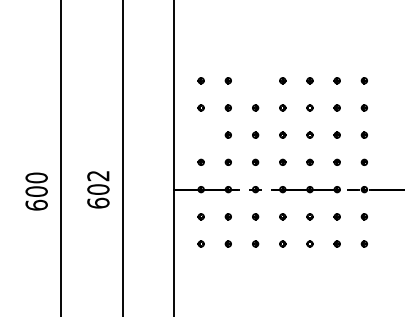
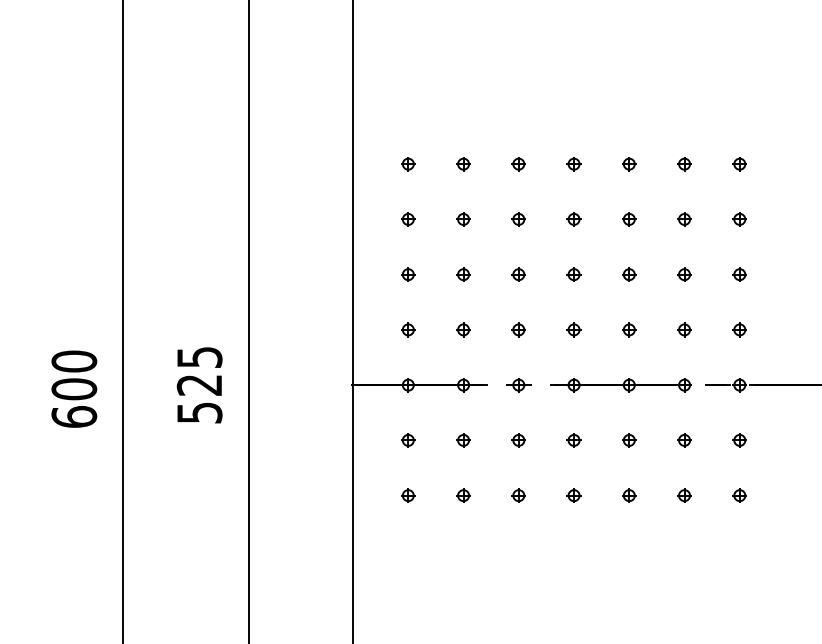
part: (255, 80) -> (518, 163), added
part: (200, 134) -> (406, 273), added
text: (98, 189) -> (199, 384), 602 -> 525

